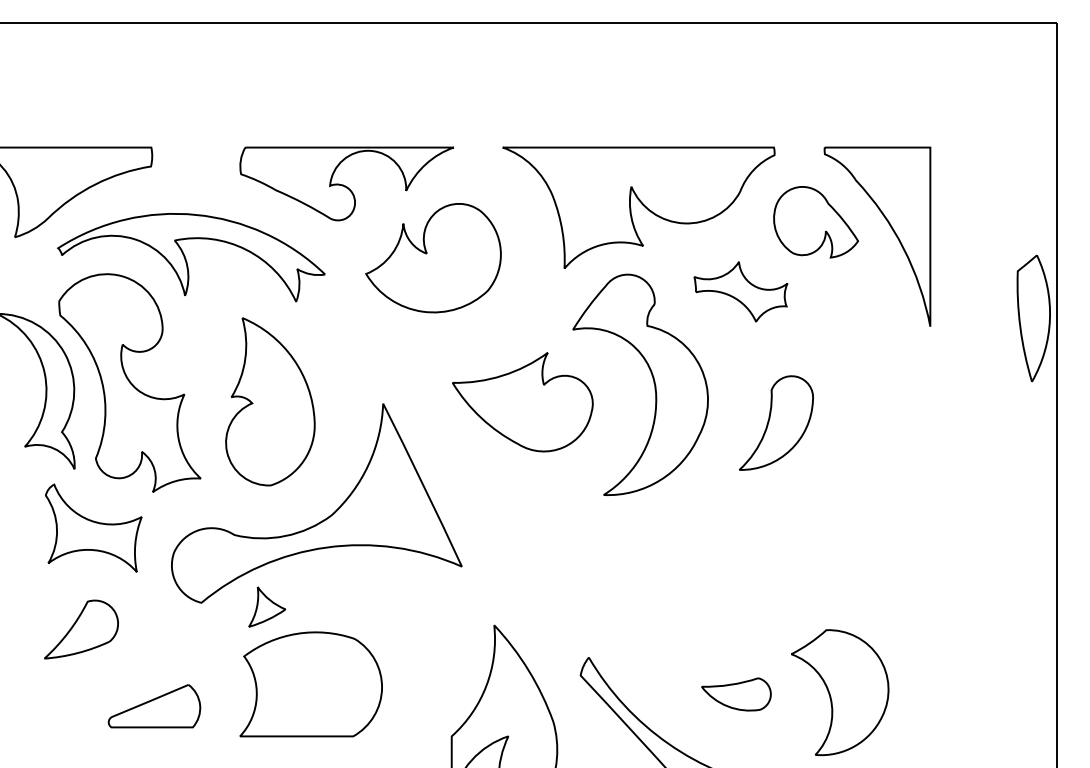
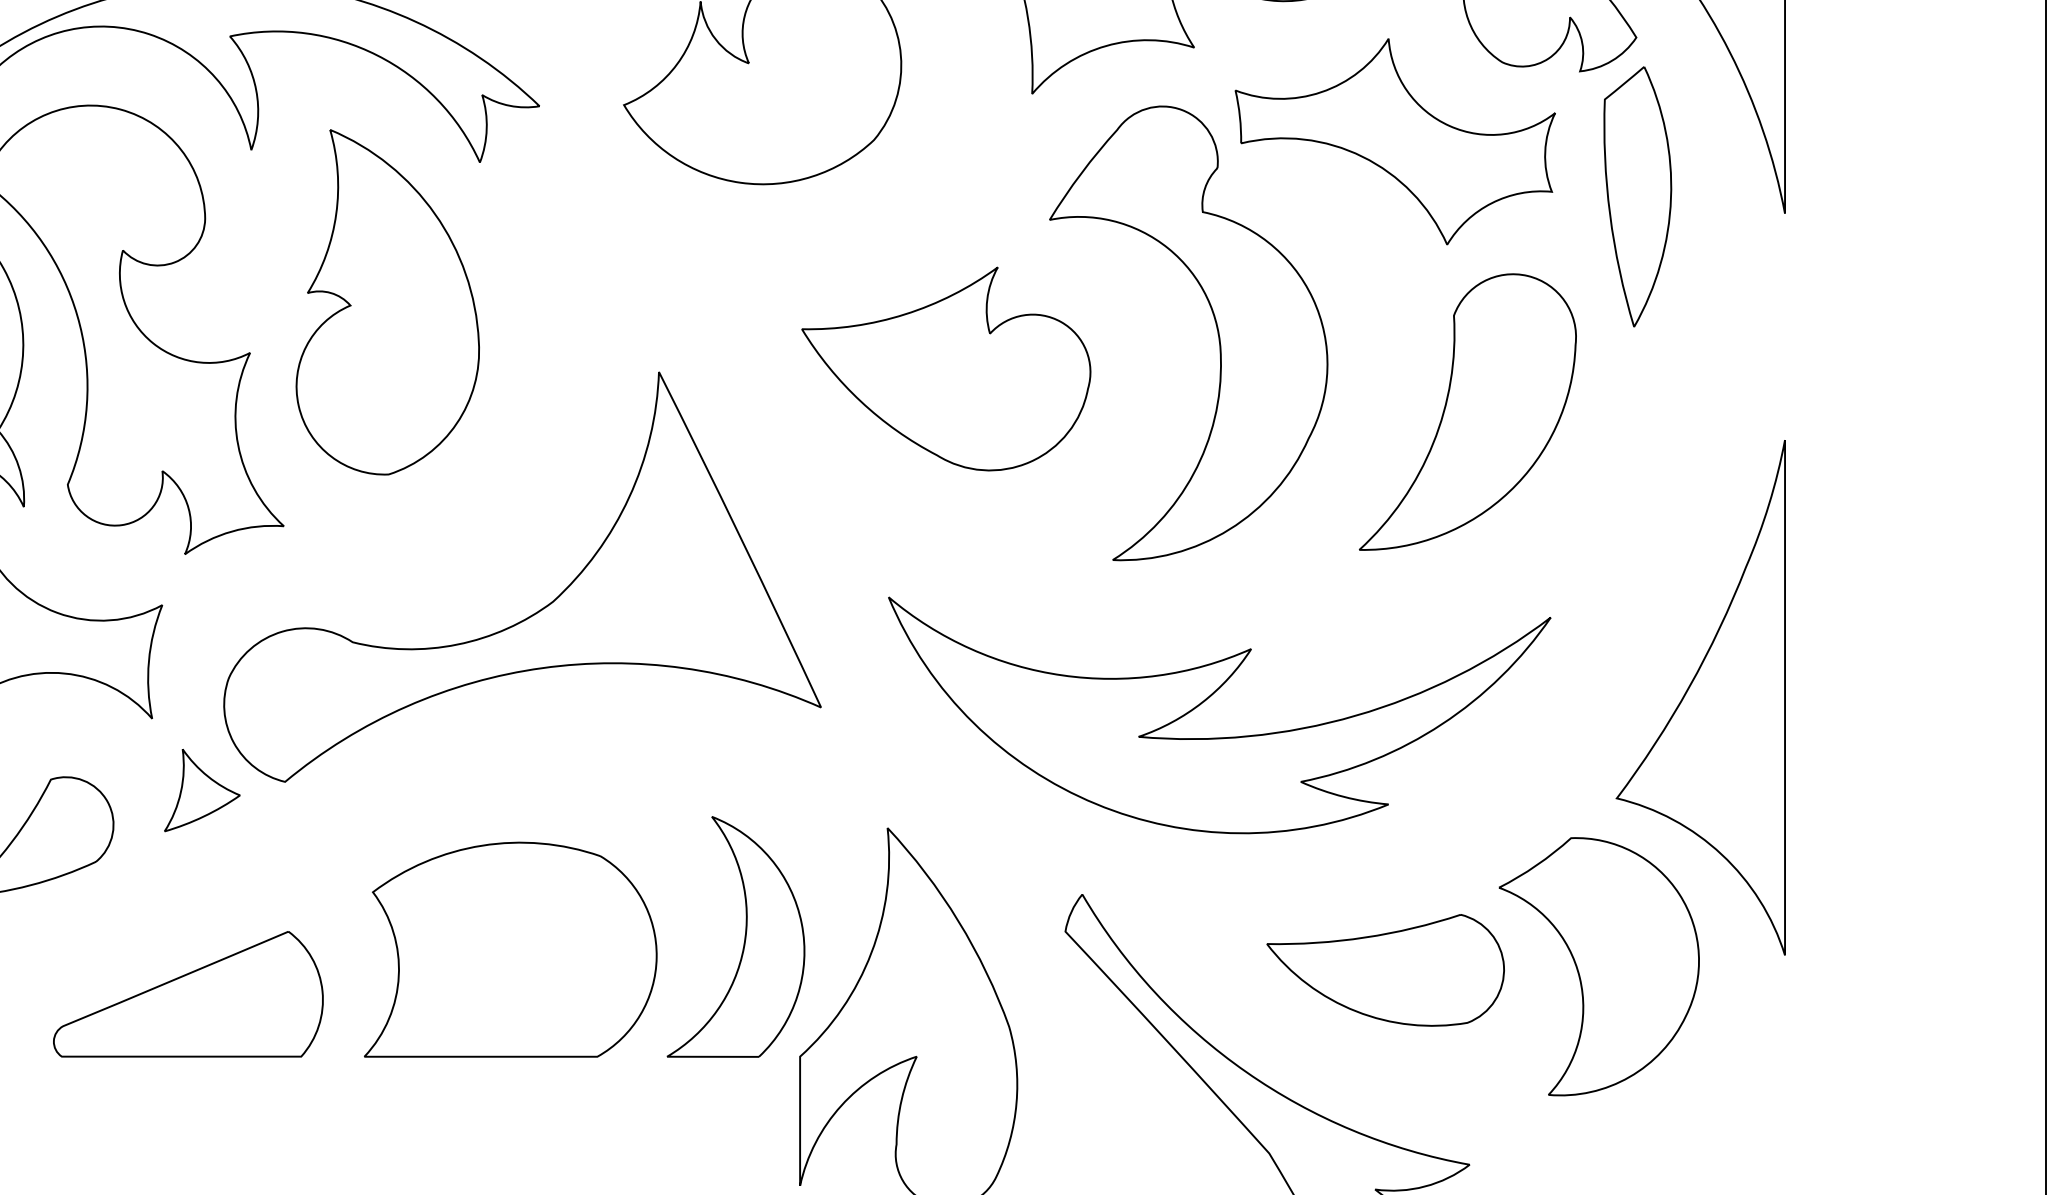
part: (740, 291) -> (1394, 141), size x1.67
part: (1033, 318) -> (1637, 196), moved
part: (270, 401) -> (388, 301), moved
part: (776, 422) -> (1468, 410), size x1.43
part: (889, 561) -> (1700, 696), added
part: (651, 562) -> (1211, 698), added
part: (266, 606) -> (200, 789), moved
curve: (424, 678) -> (744, 937), added
part: (736, 694) -> (1386, 970), size x1.67
part: (154, 706) -> (188, 995), size x1.43

